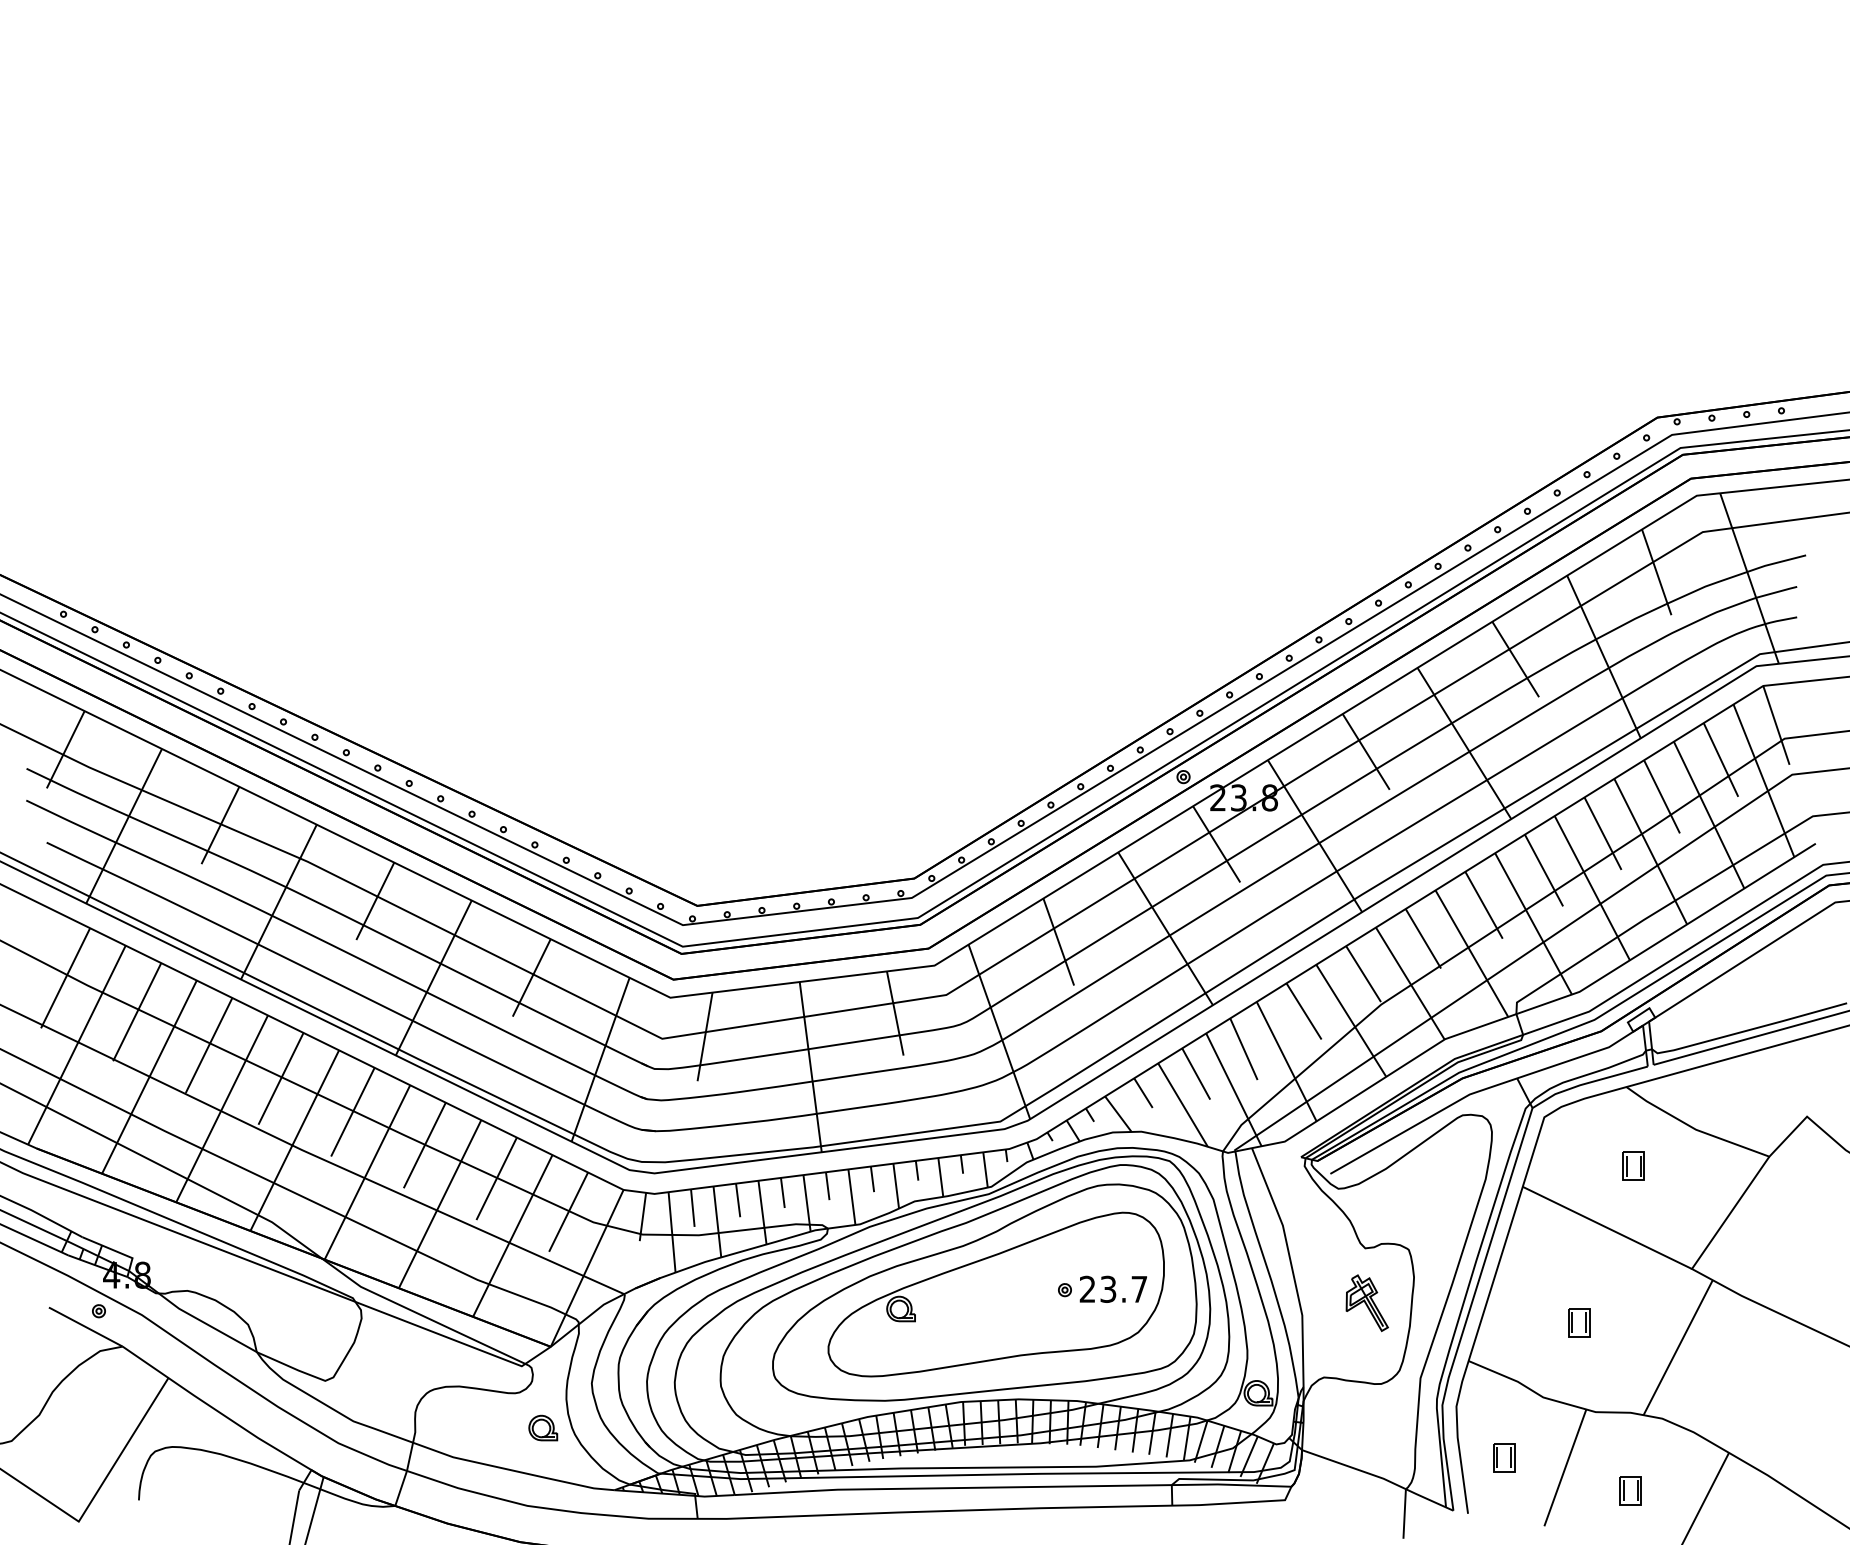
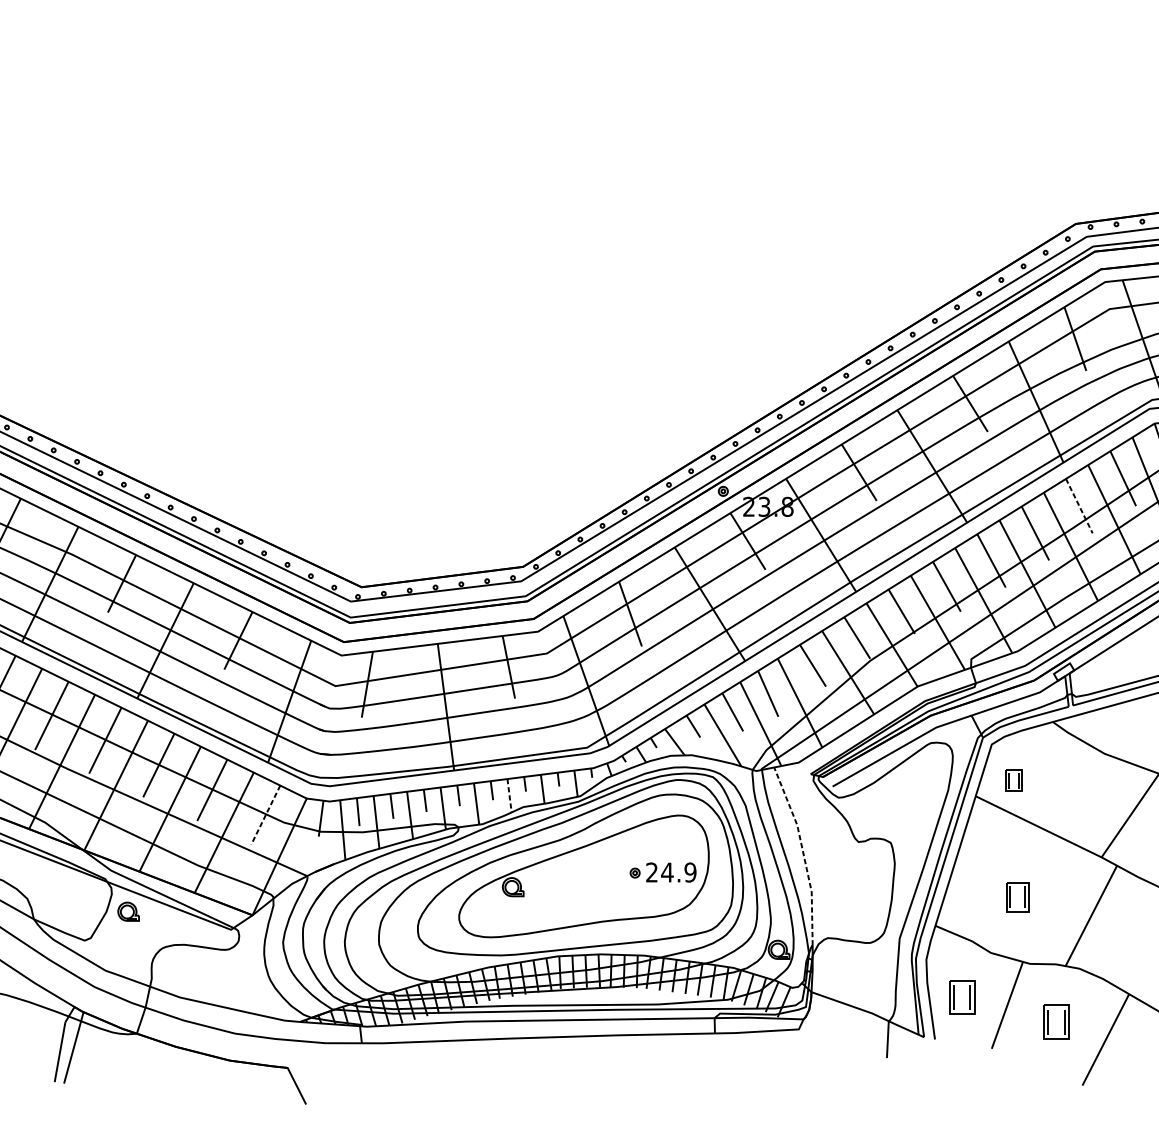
line: (1662, 796) -> (1079, 505), solid -> dashed
part: (1633, 1165) -> (1013, 780), moved
line: (896, 1186) -> (509, 796), solid -> dashed
line: (568, 1212) -> (265, 815), solid -> dashed
line: (1291, 1264) -> (803, 854), solid -> dashed
text: (1123, 1288) -> (678, 871), 23.7 -> 24.9
part: (1366, 1303) -> (859, 883), removed
part: (1579, 1322) -> (1017, 897), size x1.4
part: (543, 1427) -> (128, 911), moved
part: (1504, 1457) -> (962, 997), size x1.6
part: (1630, 1490) -> (1055, 1022), size x1.6

